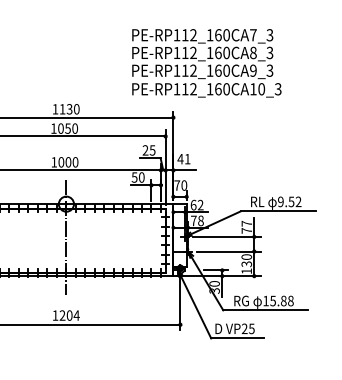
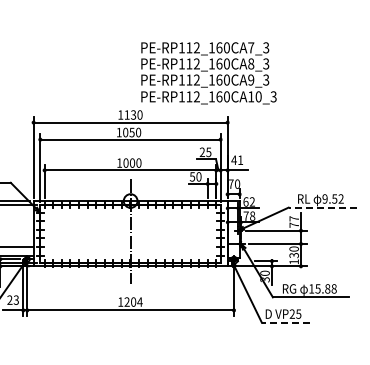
text: (206, 63) -> (208, 73), moved
line: (278, 211) -> (322, 207), solid -> dashed
line: (237, 338) -> (285, 322), solid -> dashed

